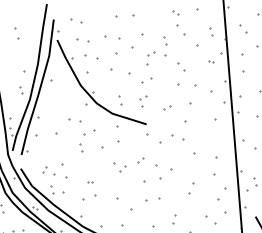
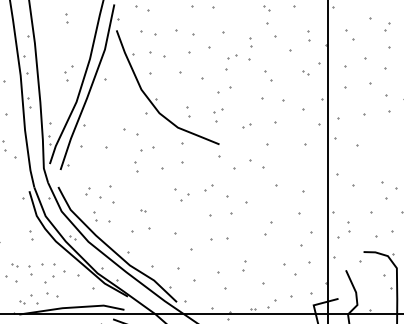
part: (16, 33) -> (66, 18), size x0.62
part: (21, 90) -> (66, 76), moved

